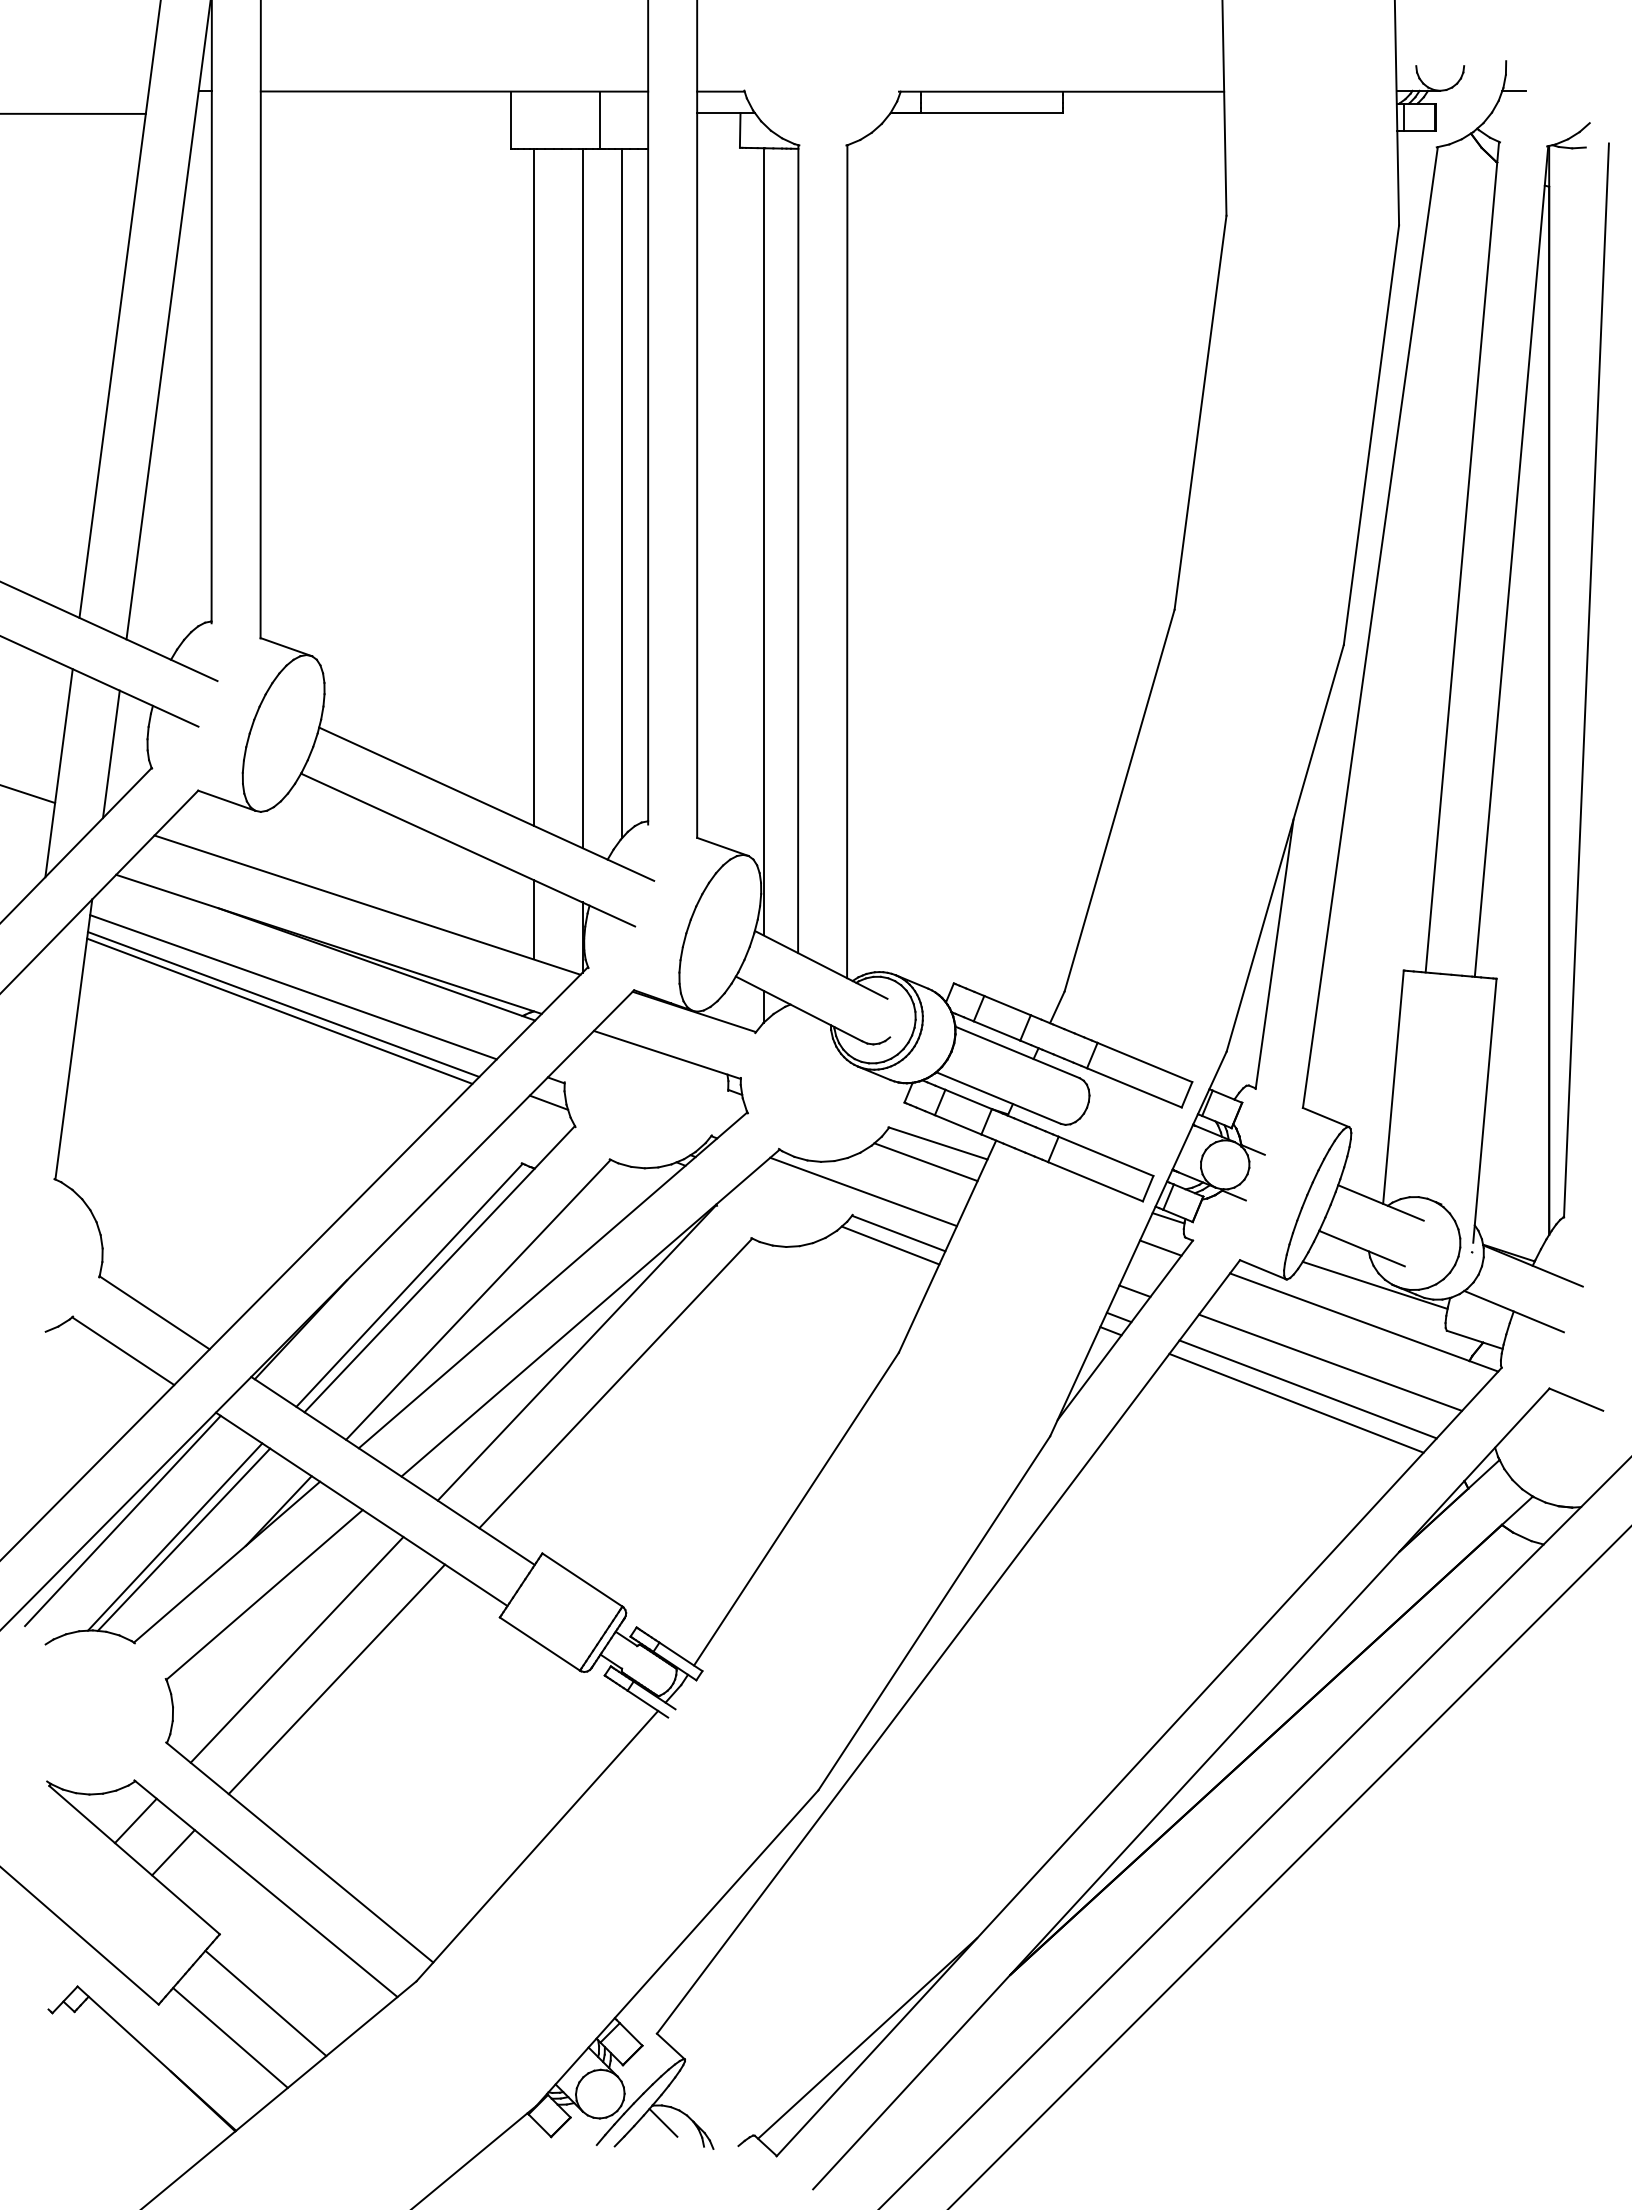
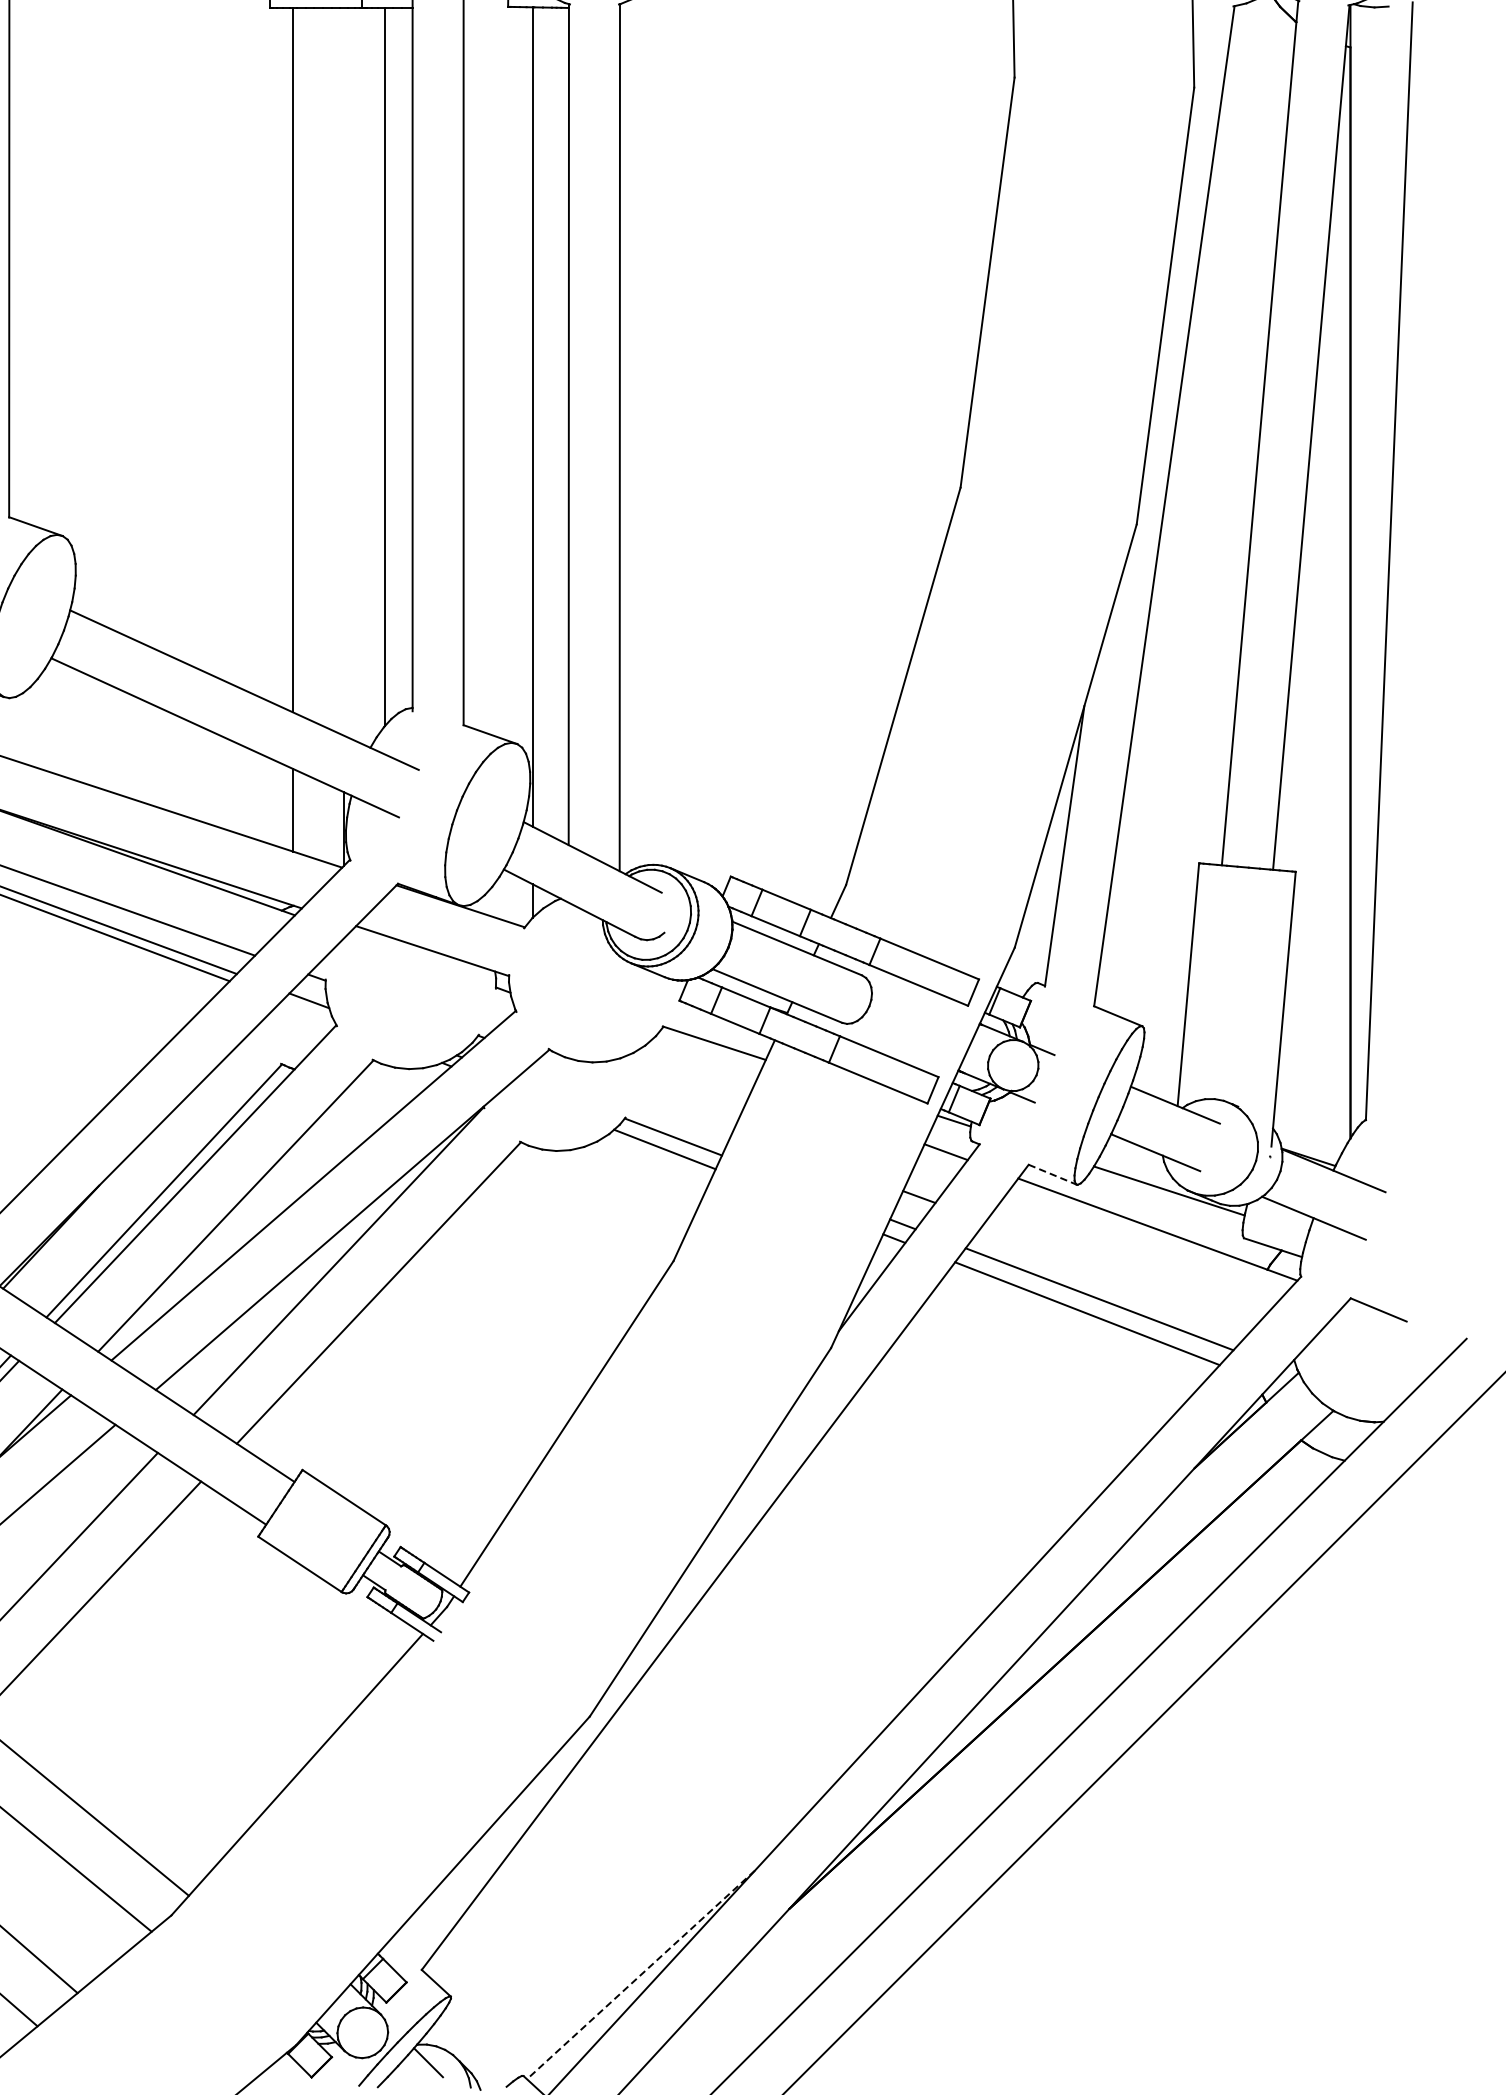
line: (582, 498) -> (344, 371), removed
line: (925, 1162) -> (701, 1063), removed
line: (863, 1191) -> (636, 1093), removed
line: (1263, 1269) -> (1053, 1174), solid -> dashed
line: (1330, 1362) -> (1122, 1271), removed
line: (867, 2038) -> (640, 1974), solid -> dashed

